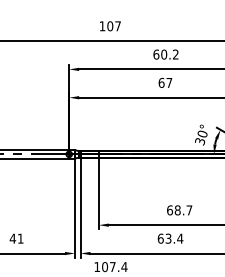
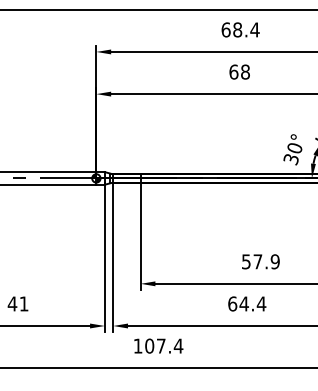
text: (169, 54) -> (245, 29), 60.2 -> 68.4
text: (169, 82) -> (245, 71), 67 -> 68
text: (179, 210) -> (260, 261), 68.7 -> 57.9
text: (168, 238) -> (244, 303), 63.4 -> 64.4

